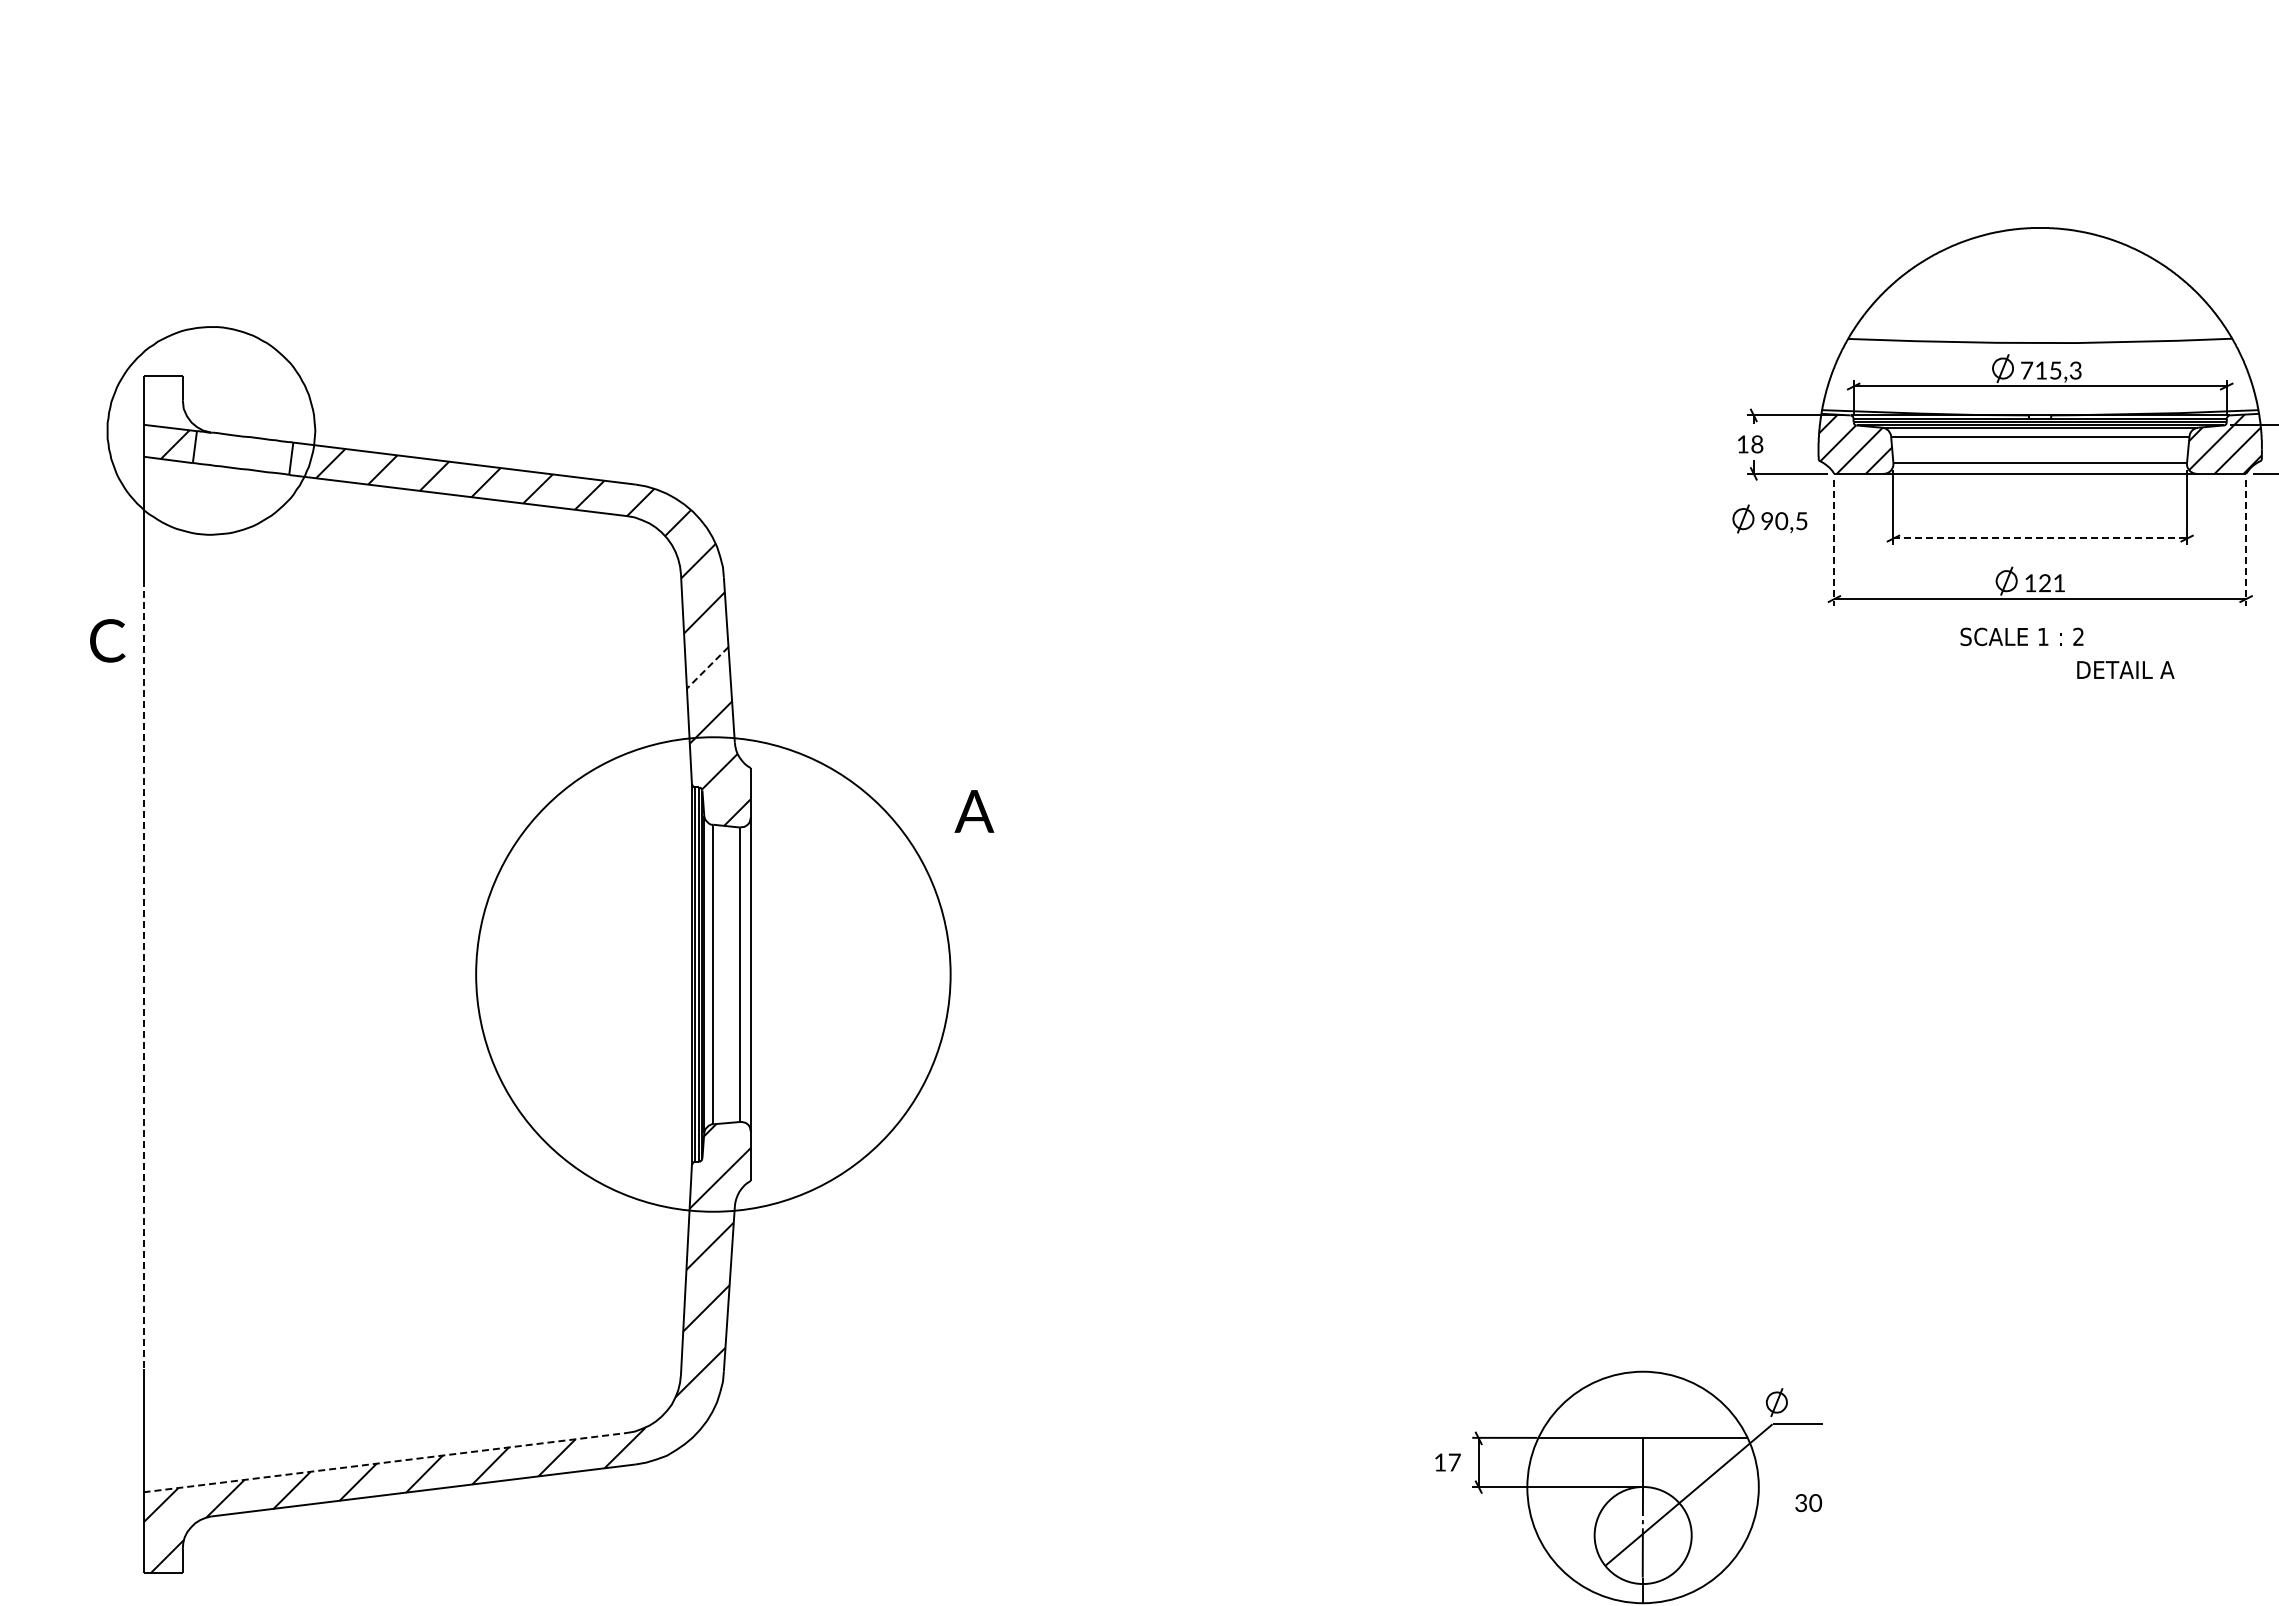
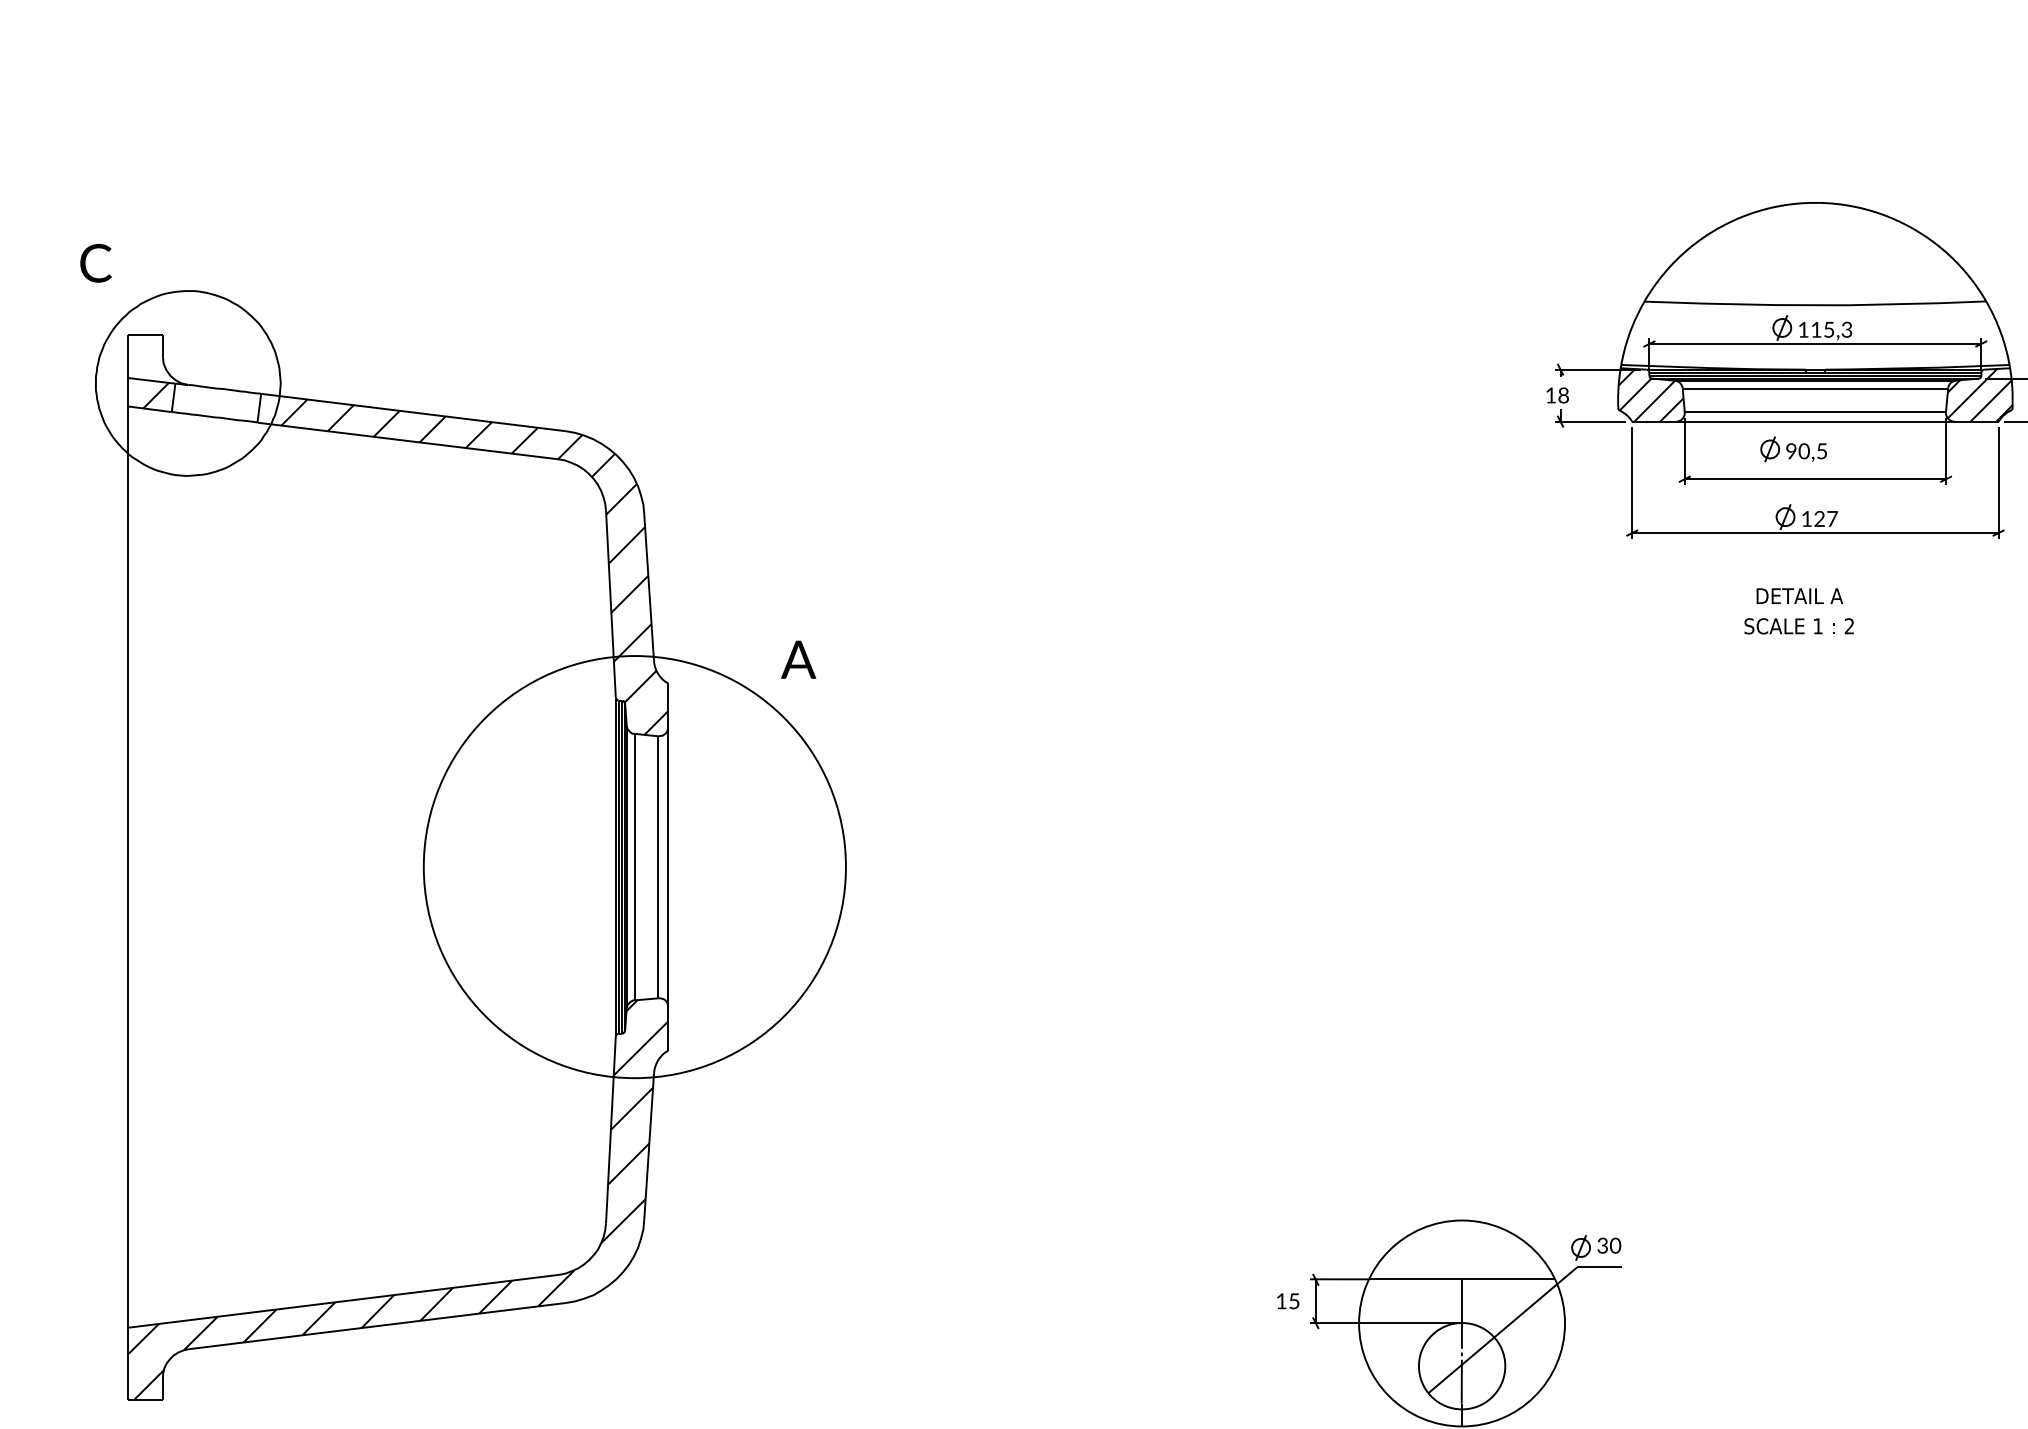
text: (2027, 370) -> (1804, 329), 715,3 -> 115,3
part: (1769, 518) -> (1793, 448), moved
line: (2040, 538) -> (1815, 479), dashed -> solid
line: (1834, 542) -> (1632, 482), dashed -> solid
line: (2246, 542) -> (1998, 482), dashed -> solid
text: (2059, 583) -> (1832, 519), 121 -> 127
text: (2021, 636) -> (1798, 625), moved
text: (107, 640) -> (95, 262), moved
line: (707, 668) -> (629, 594), dashed -> solid
text: (2125, 669) -> (1799, 595), moved
text: (974, 811) -> (798, 659), moved
line: (143, 974) -> (127, 867), dashed -> solid
line: (385, 1462) -> (343, 1301), dashed -> solid
text: (1454, 1462) -> (1294, 1301), 17 -> 15
text: (1808, 1503) -> (1609, 1246), moved

